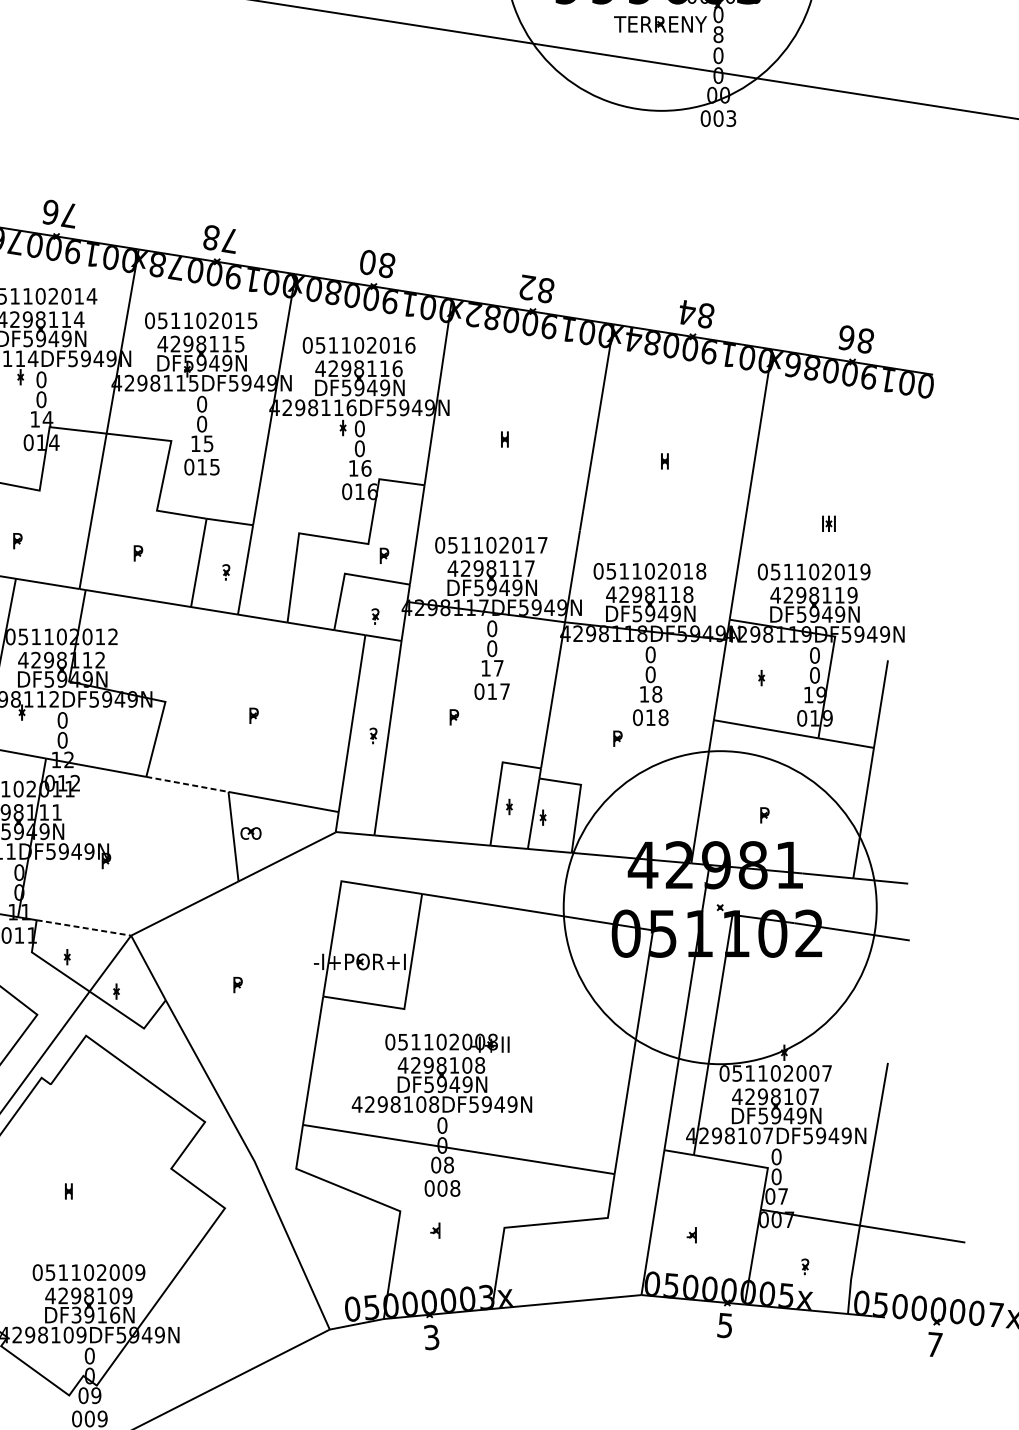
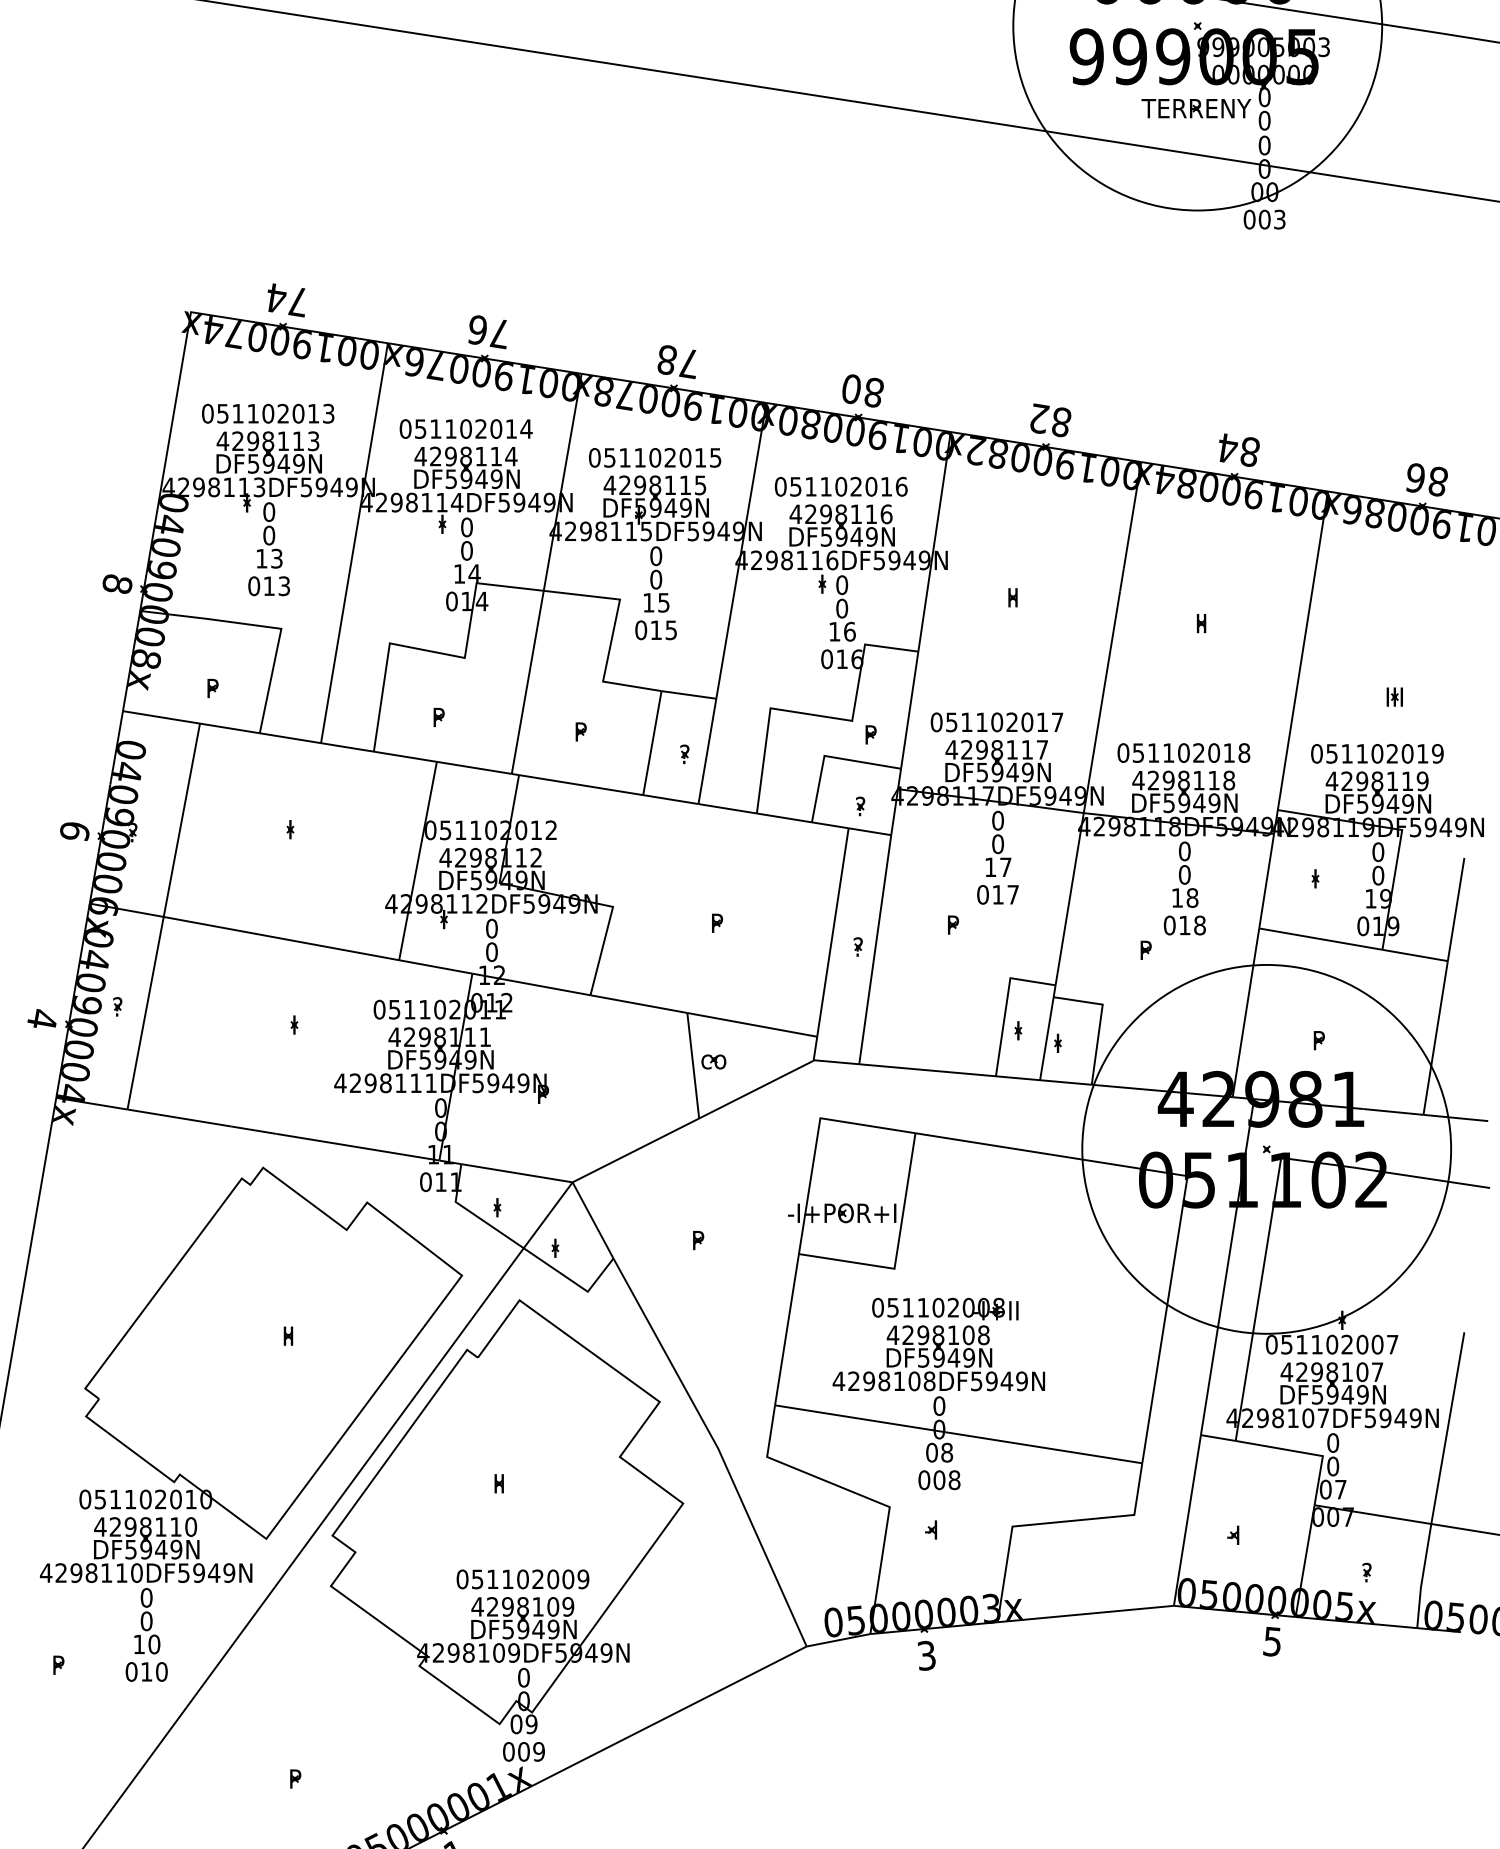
text: (718, 34) -> (1264, 120), 8 -> 0
line: (187, 784) -> (639, 1004), dashed -> solid
line: (84, 928) -> (517, 1173), dashed -> solid
text: (96, 1315) -> (531, 1629), DF3916N -> DF5949N

